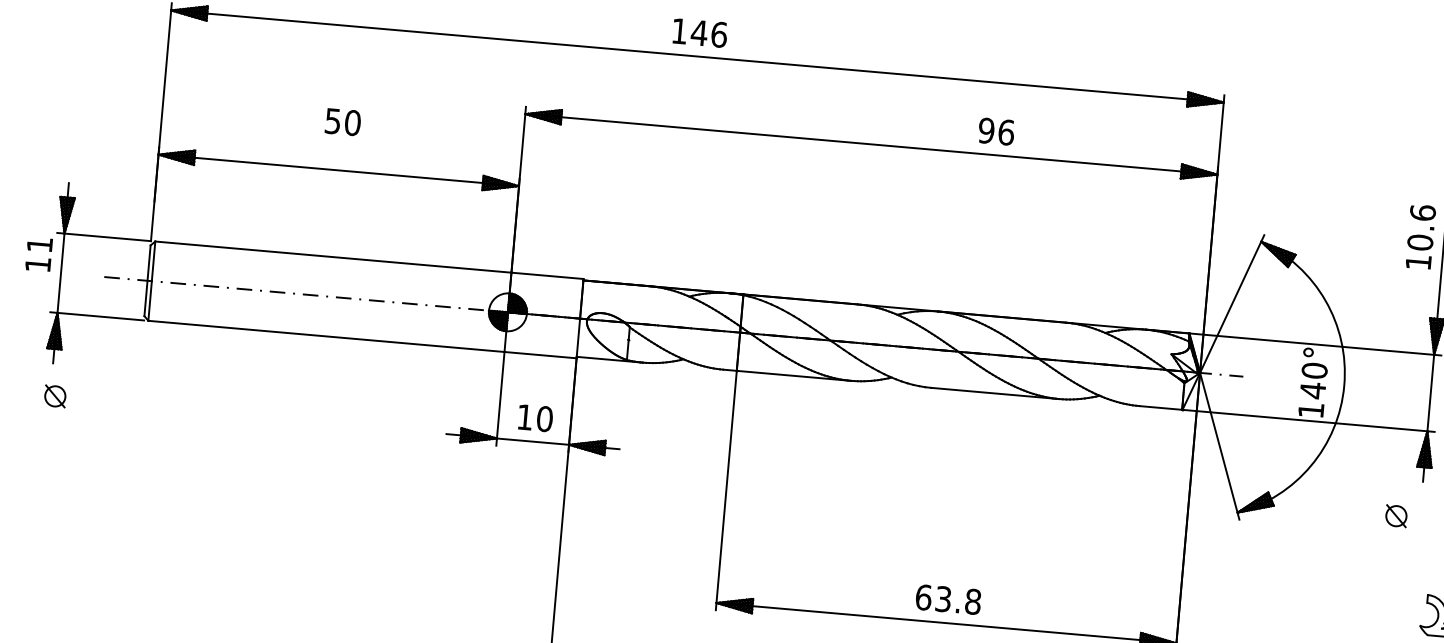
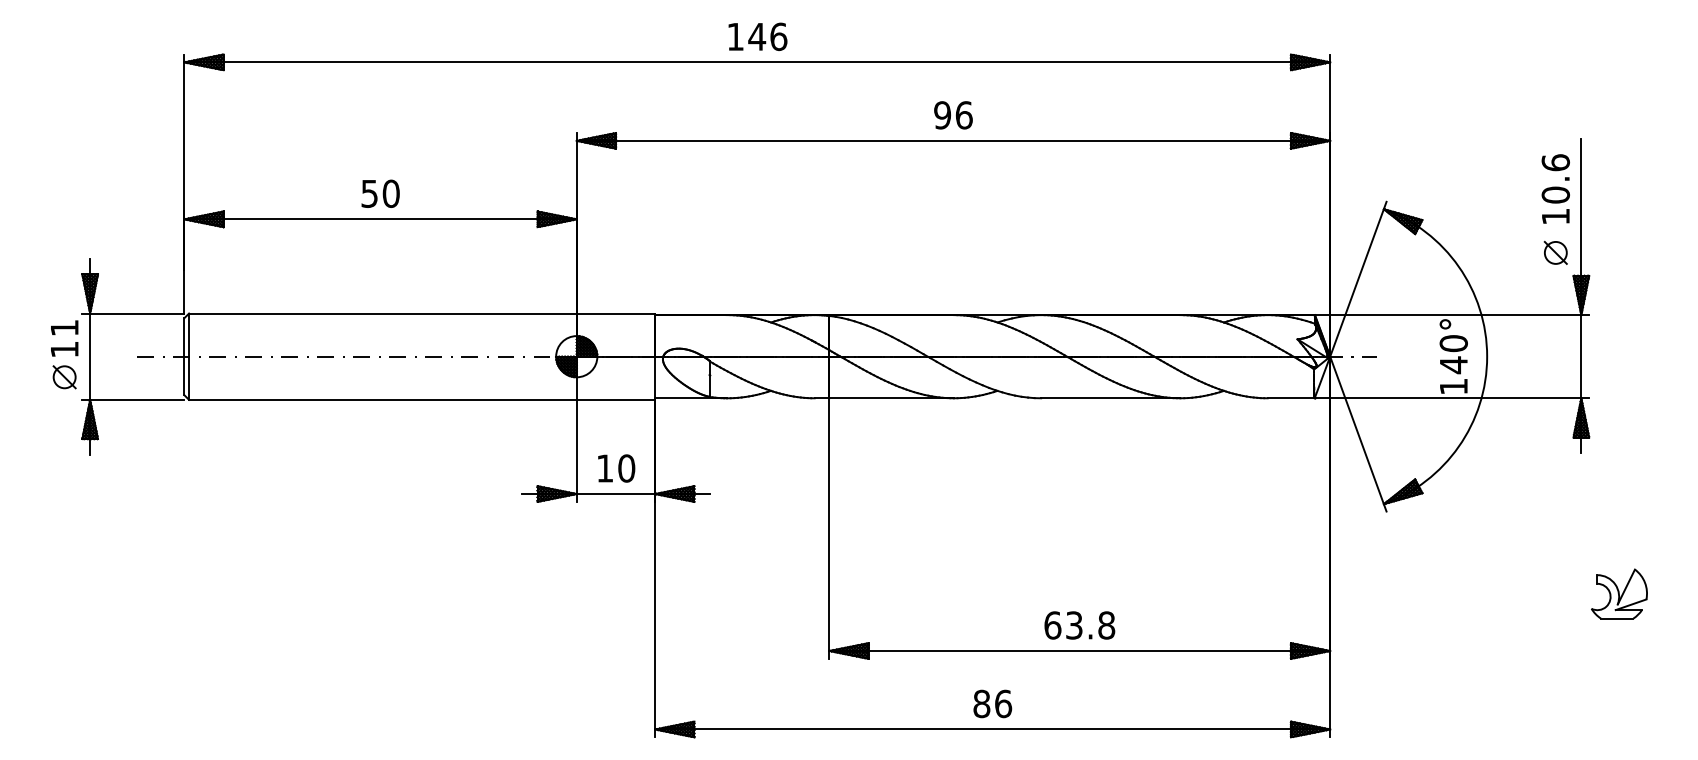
text: (342, 121) -> (380, 193), moved
text: (996, 131) -> (953, 115), moved
part: (55, 396) -> (64, 377), moved
part: (1396, 515) -> (1555, 252), moved

